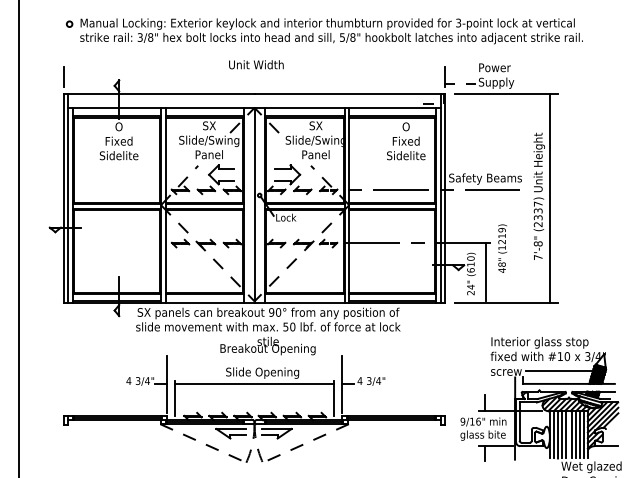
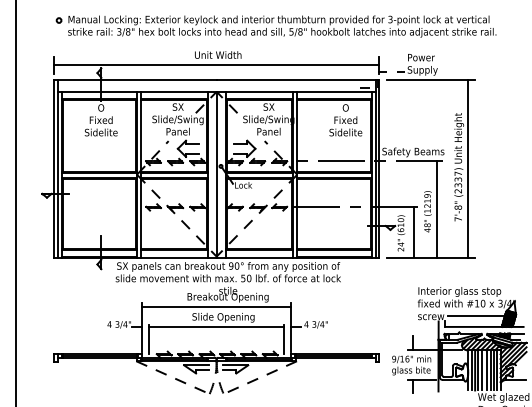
line: (254, 77) -> (216, 65), added
line: (513, 246) -> (437, 209), added
line: (254, 361) -> (216, 307), added

